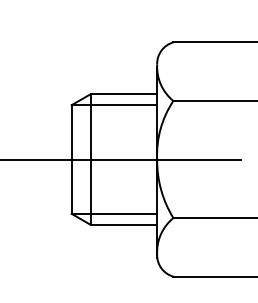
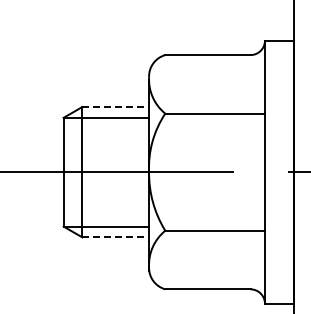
line: (124, 94) -> (116, 107), solid -> dashed
line: (124, 224) -> (116, 237), solid -> dashed

